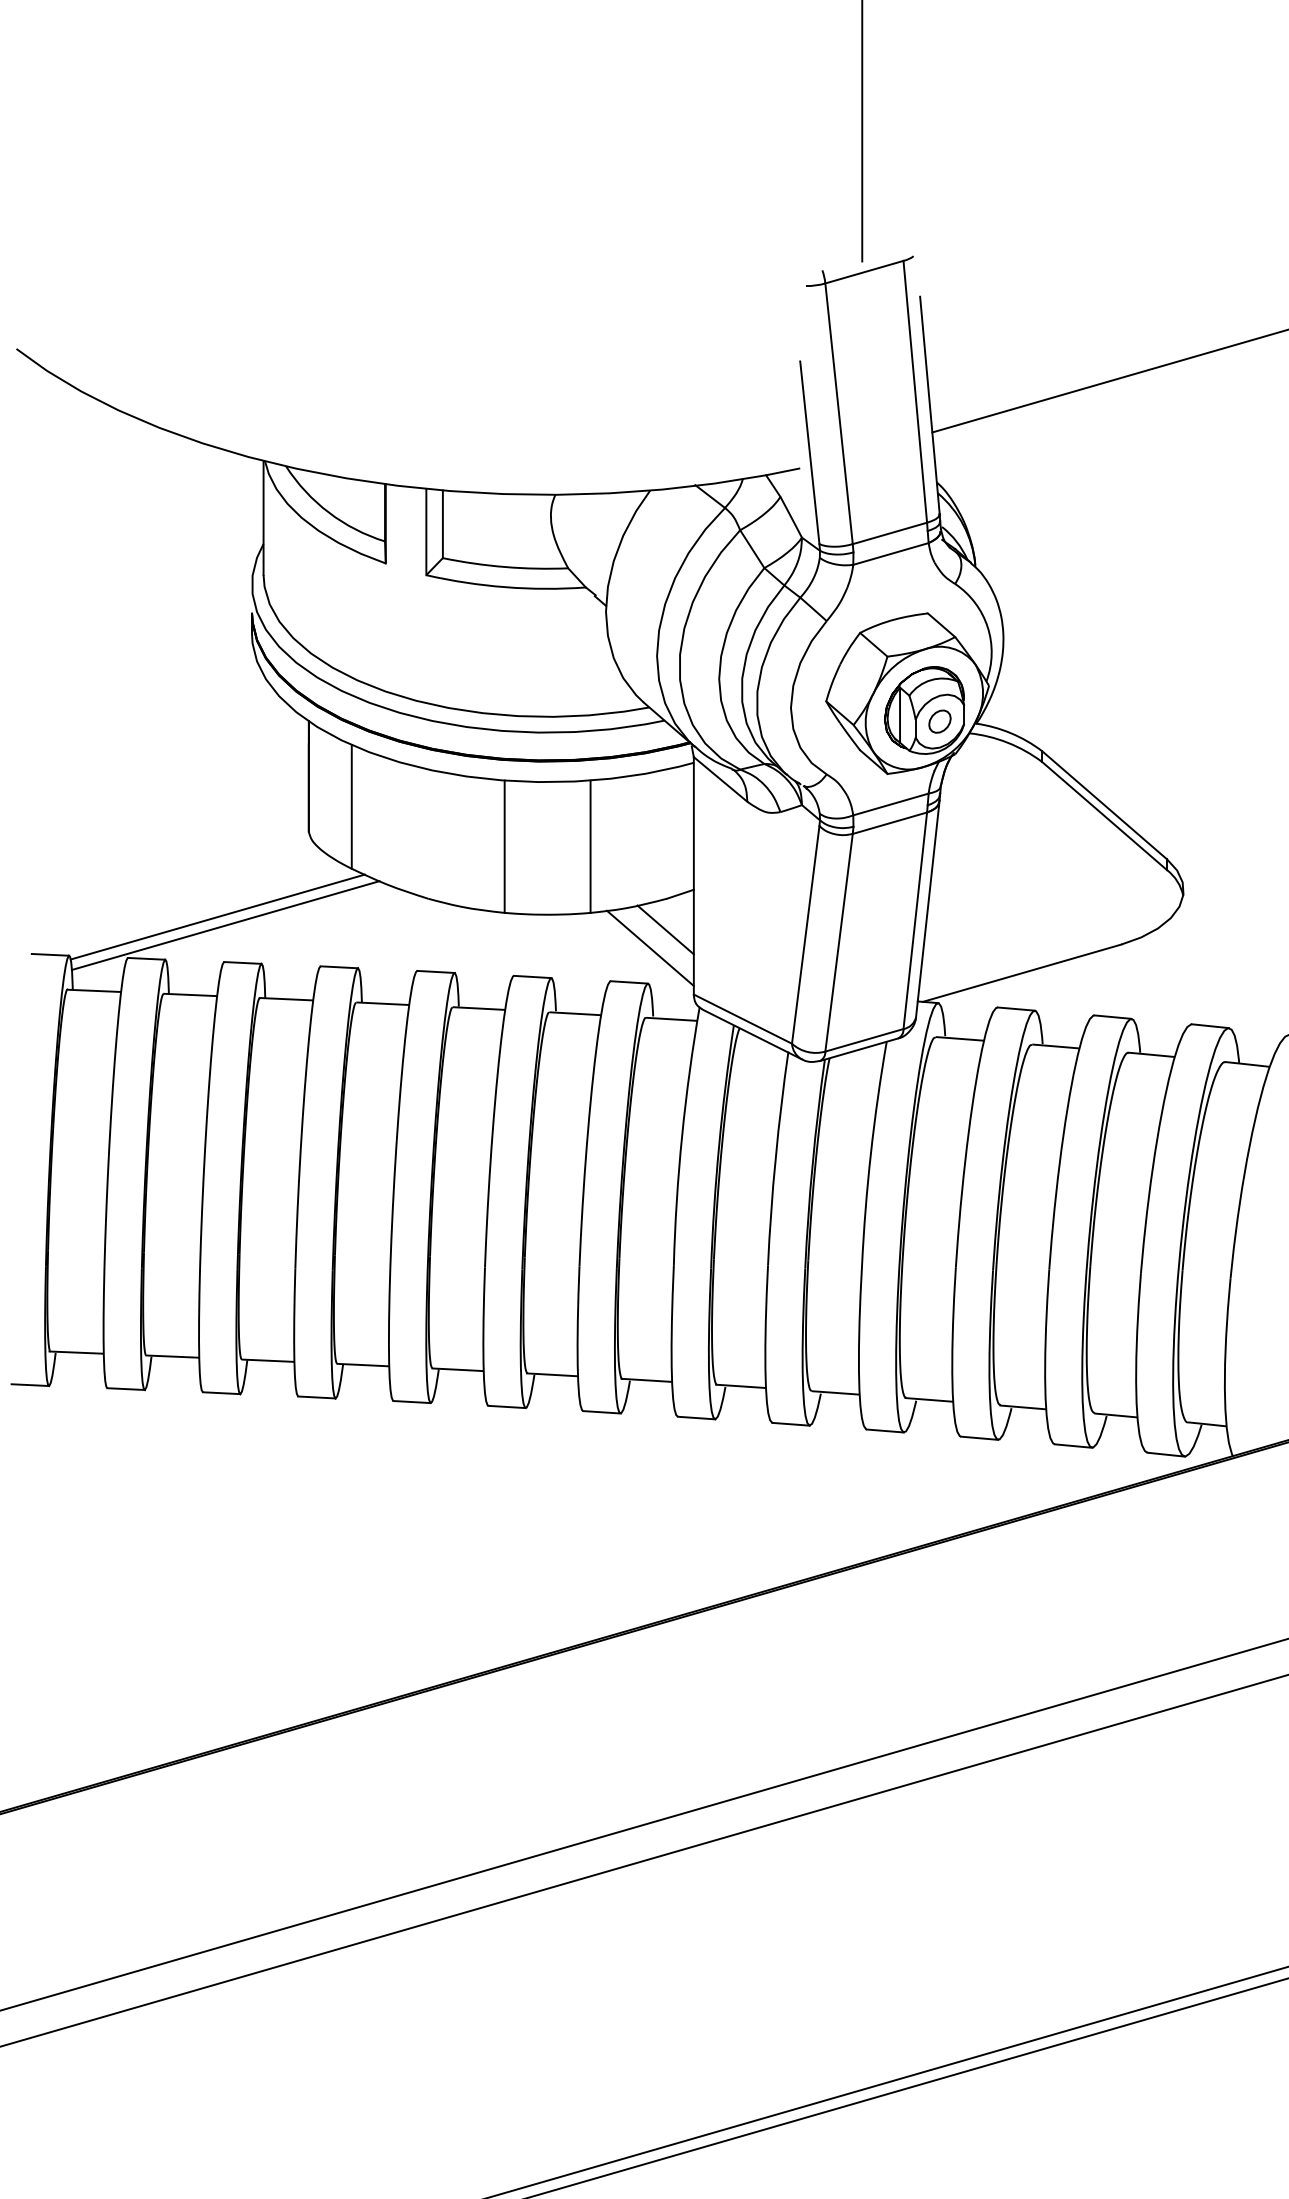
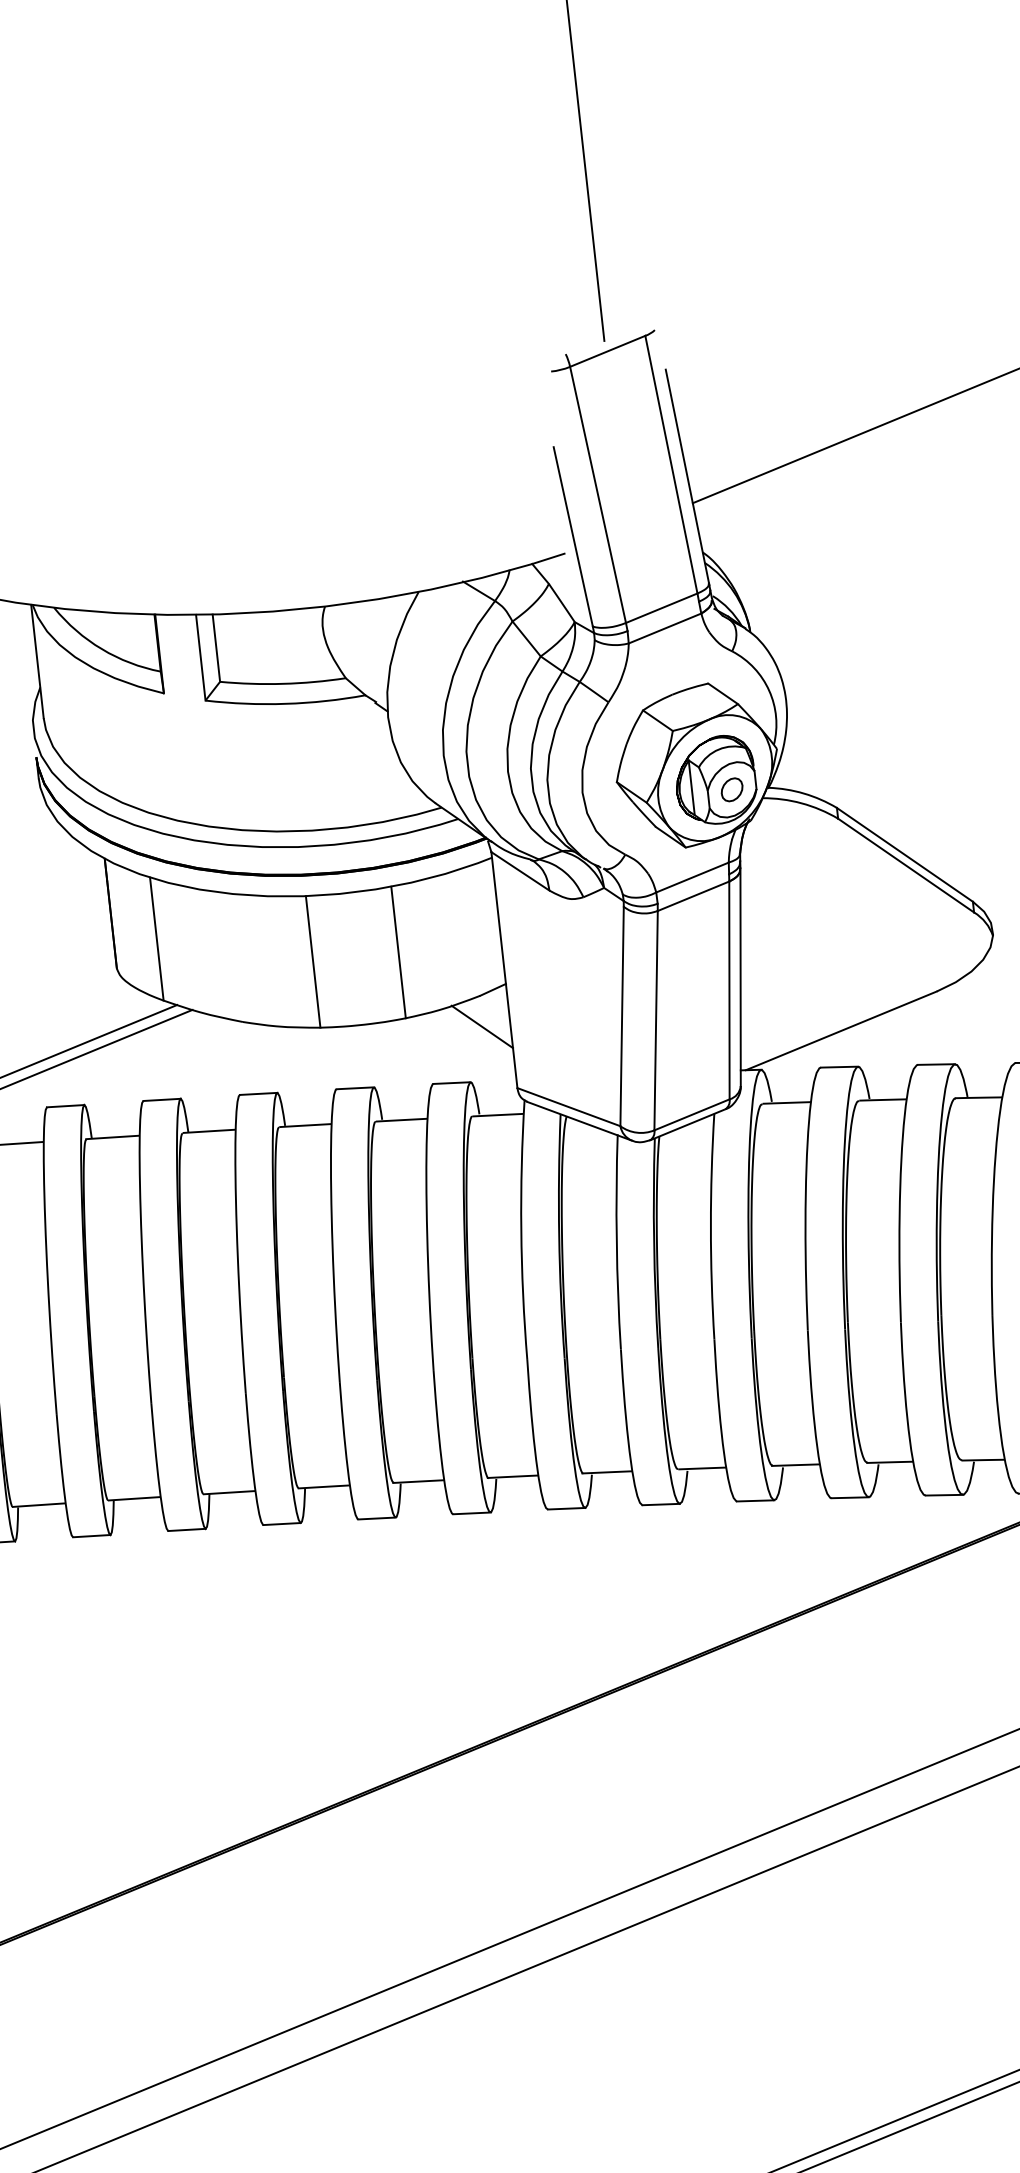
line: (649, 948) -> (468, 1047), removed

